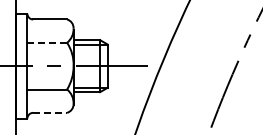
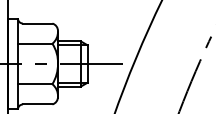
line: (47, 42) -> (35, 43), dashed -> solid
line: (50, 112) -> (37, 104), dashed -> solid

